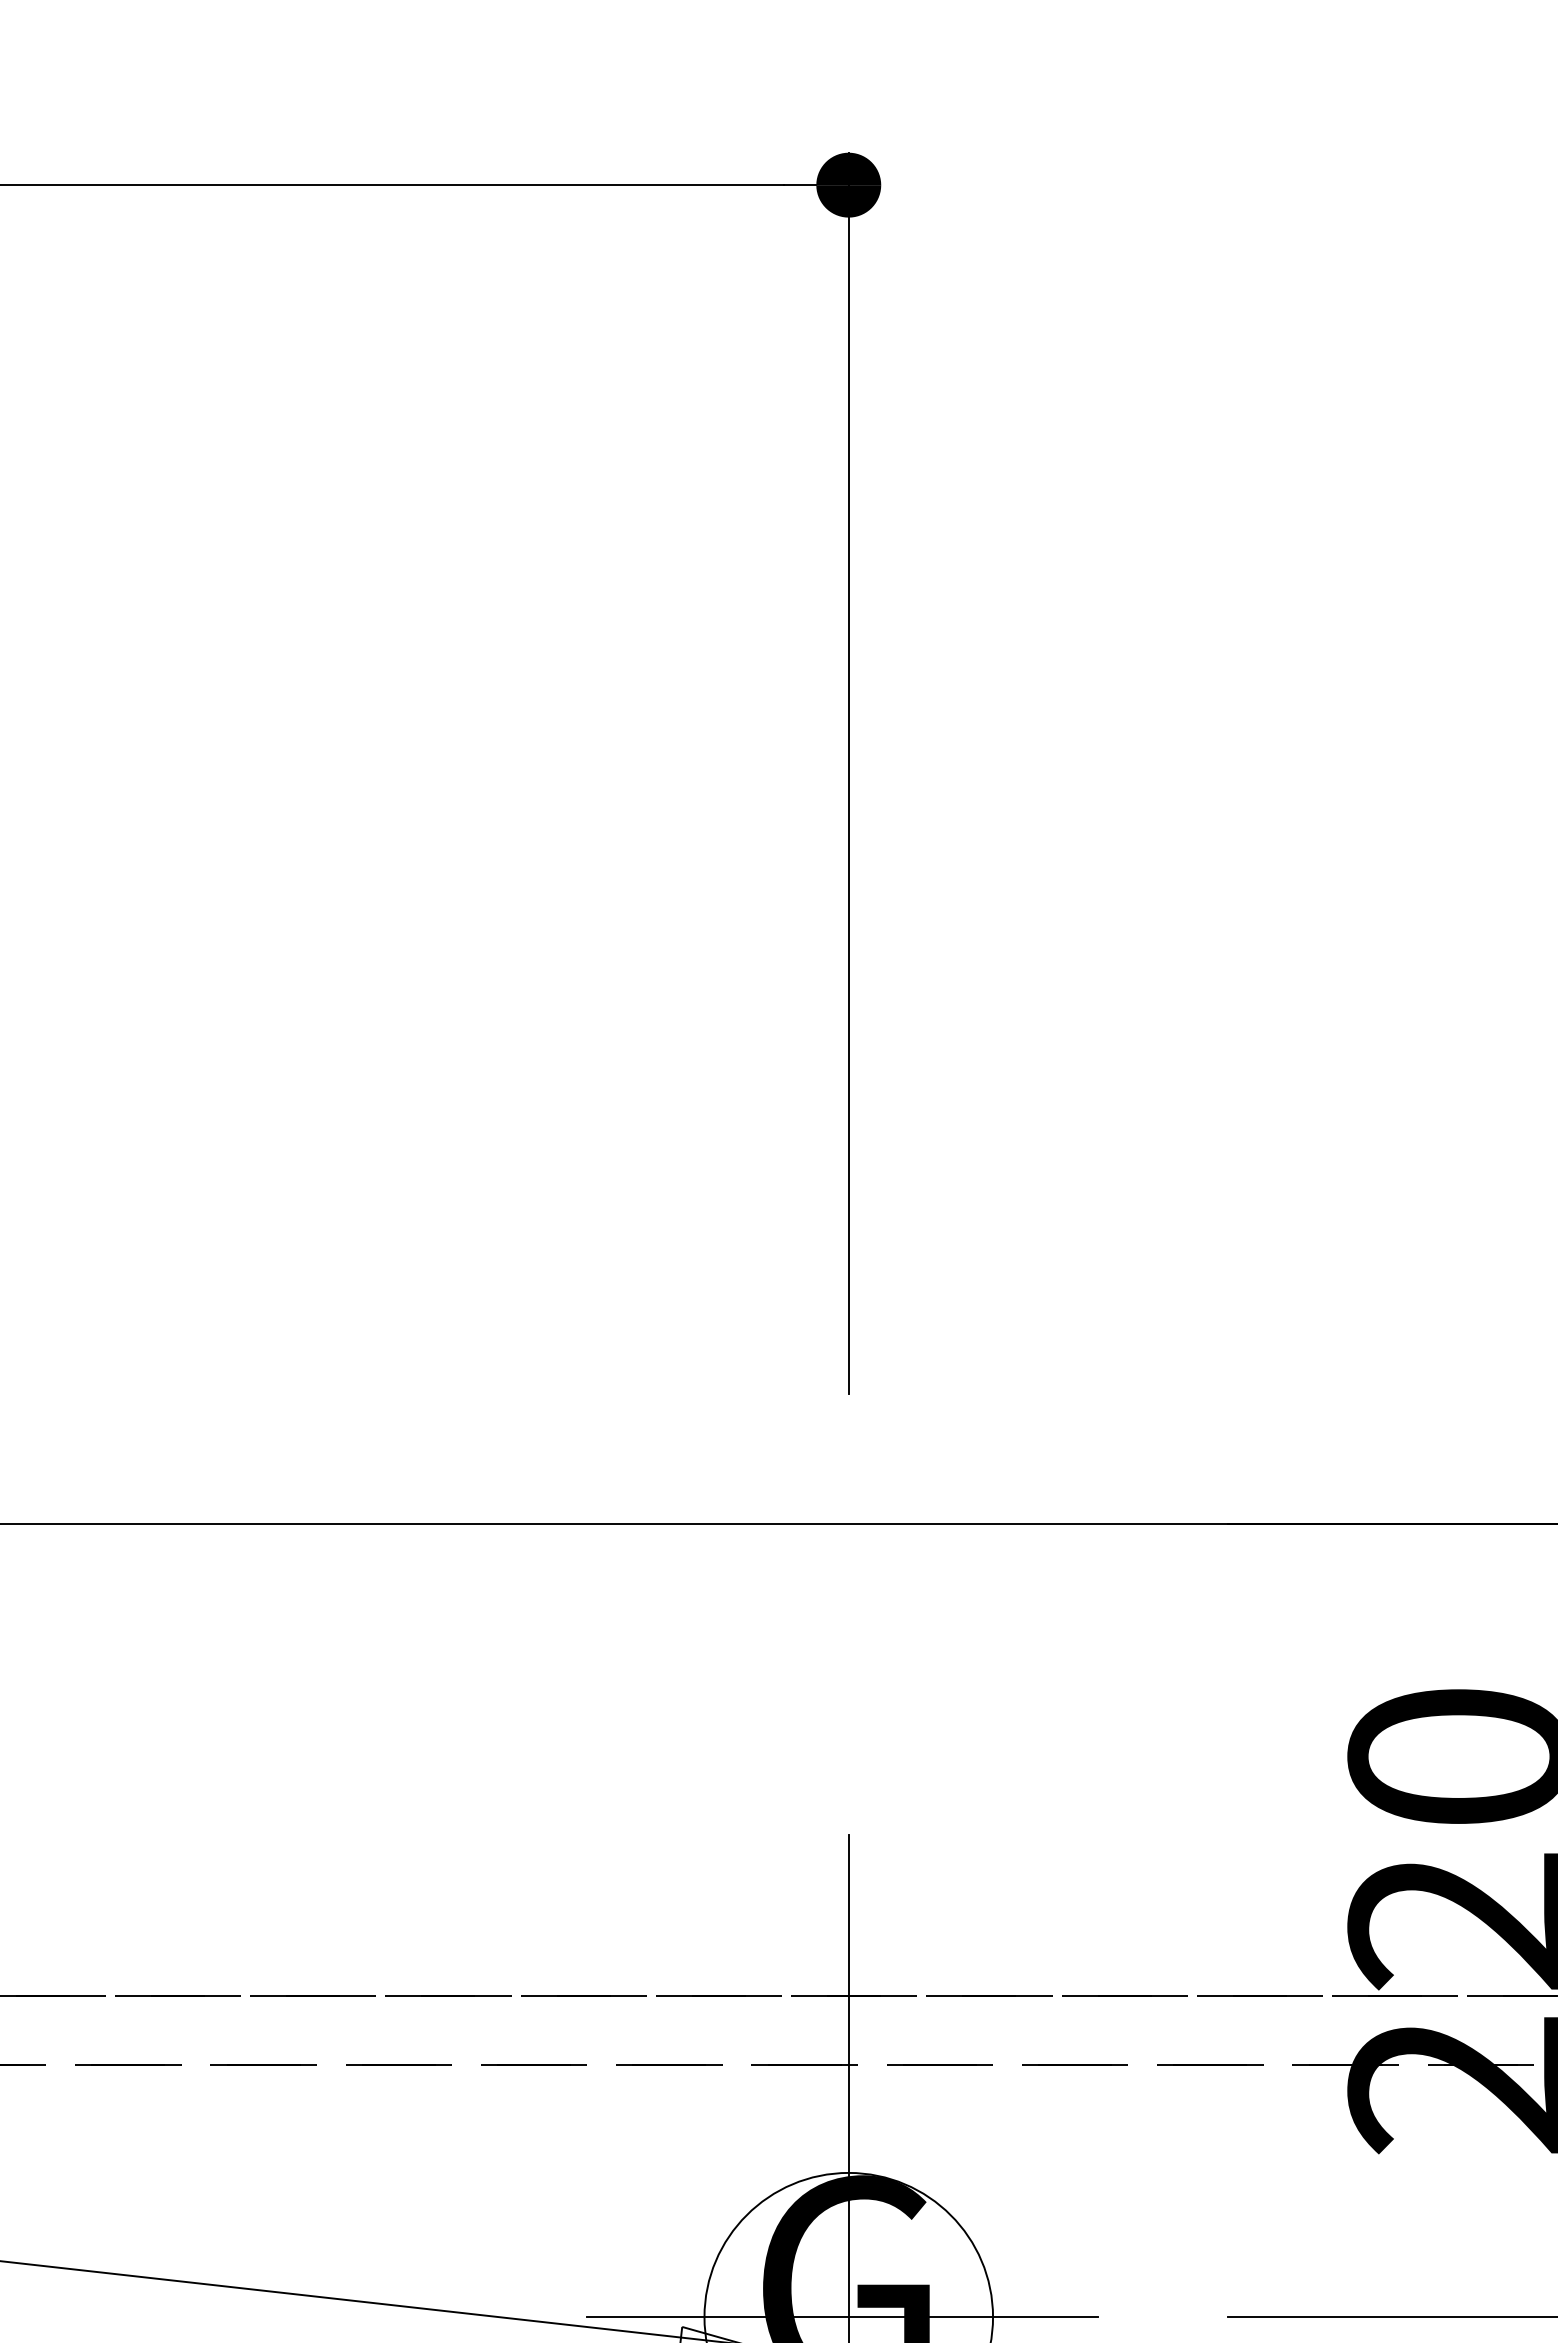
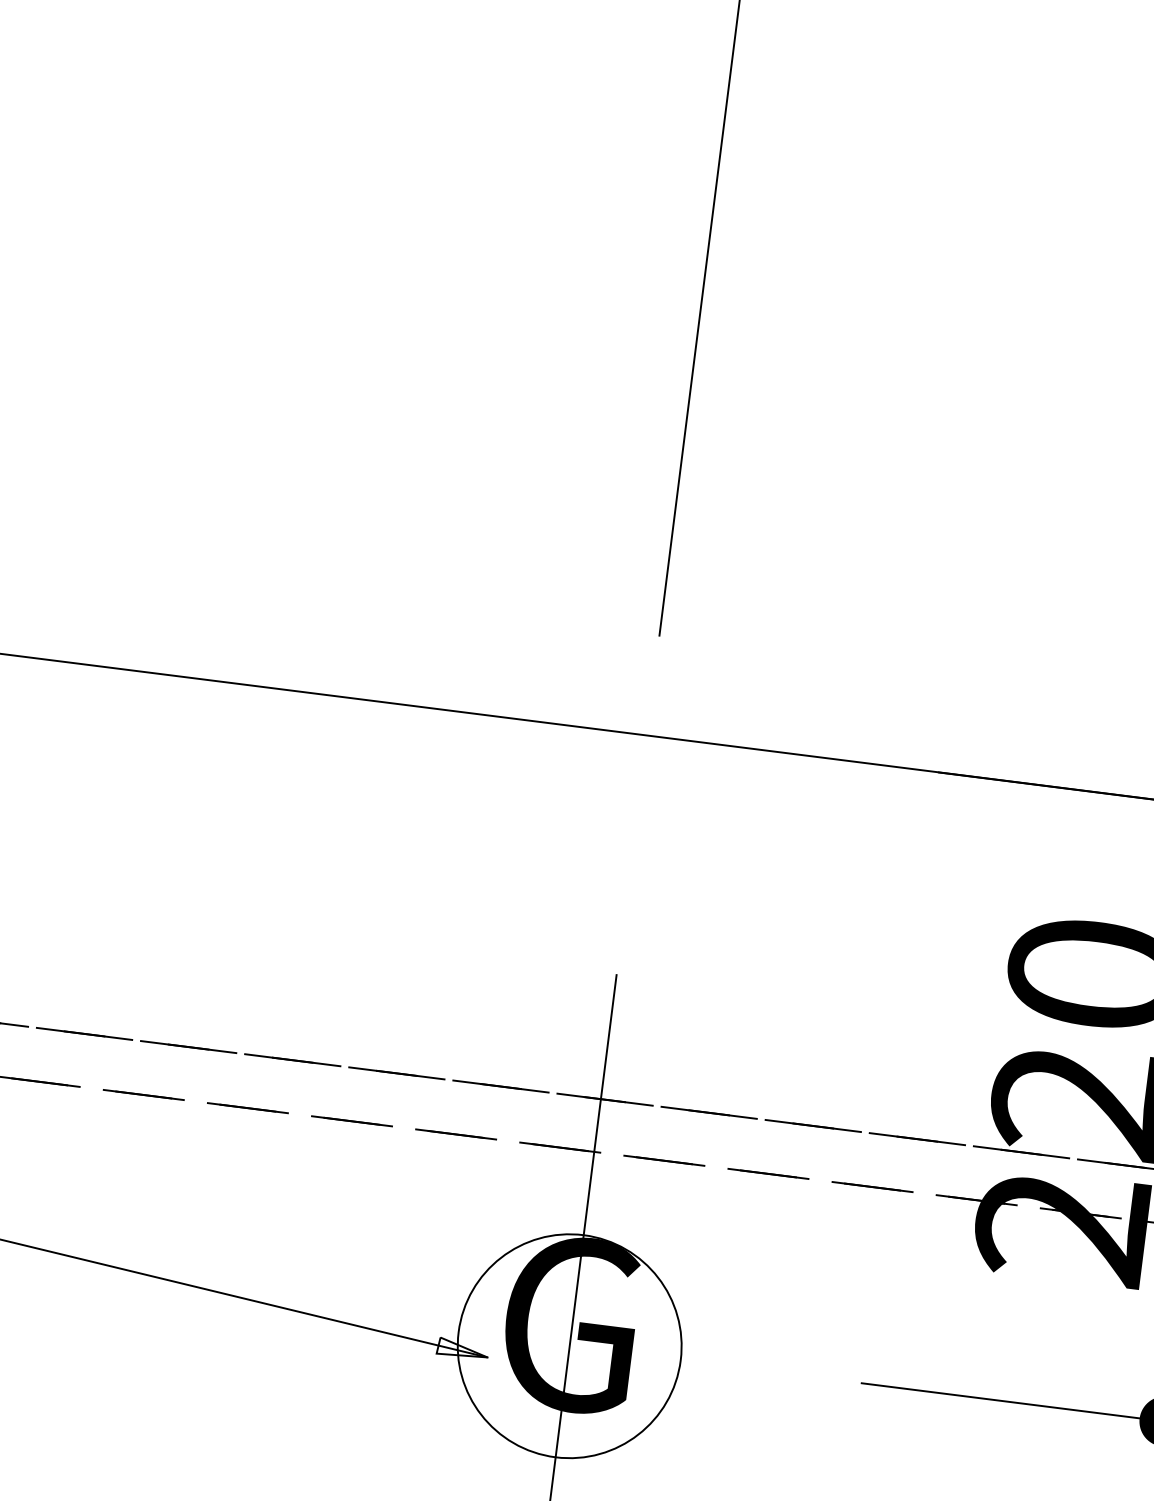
line: (842, 2317) -> (564, 1345), removed

